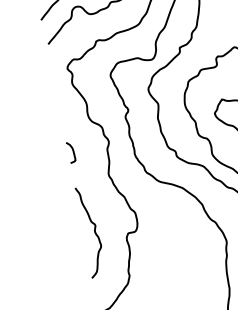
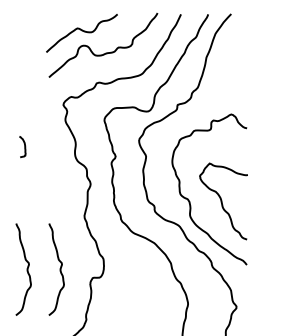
curve: (73, 152) -> (24, 147), moved
curve: (61, 237) -> (26, 269), added

